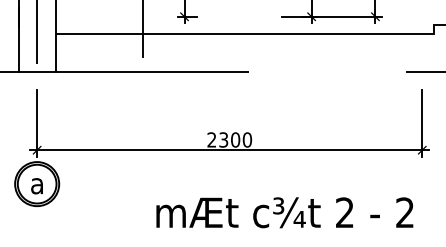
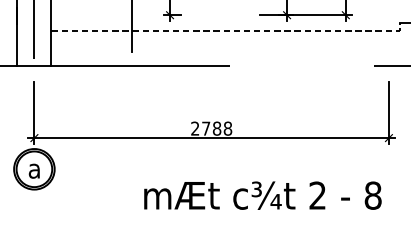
line: (250, 33) -> (230, 30), solid -> dashed
text: (235, 139) -> (217, 128), 2300 -> 2788
text: (405, 212) -> (373, 195), 2 -> 8

